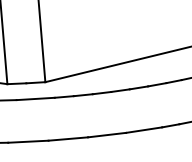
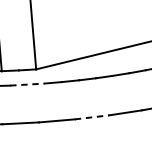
line: (36, 98) -> (28, 84), solid -> dashed
line: (107, 135) -> (92, 117), solid -> dashed

